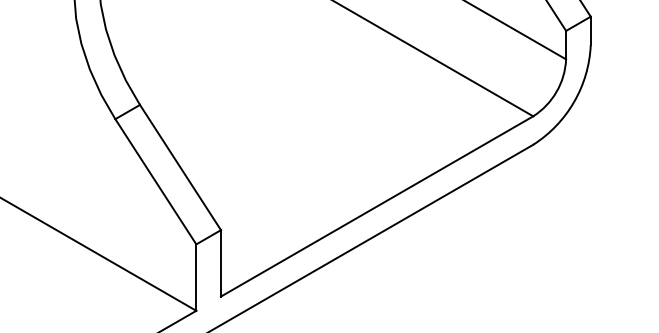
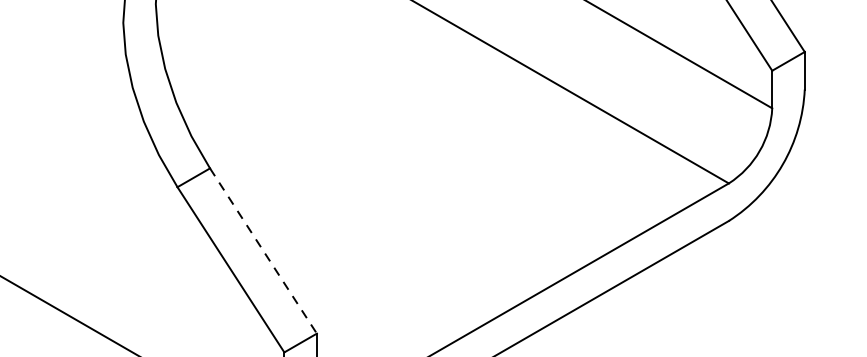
line: (180, 167) -> (263, 250), solid -> dashed

